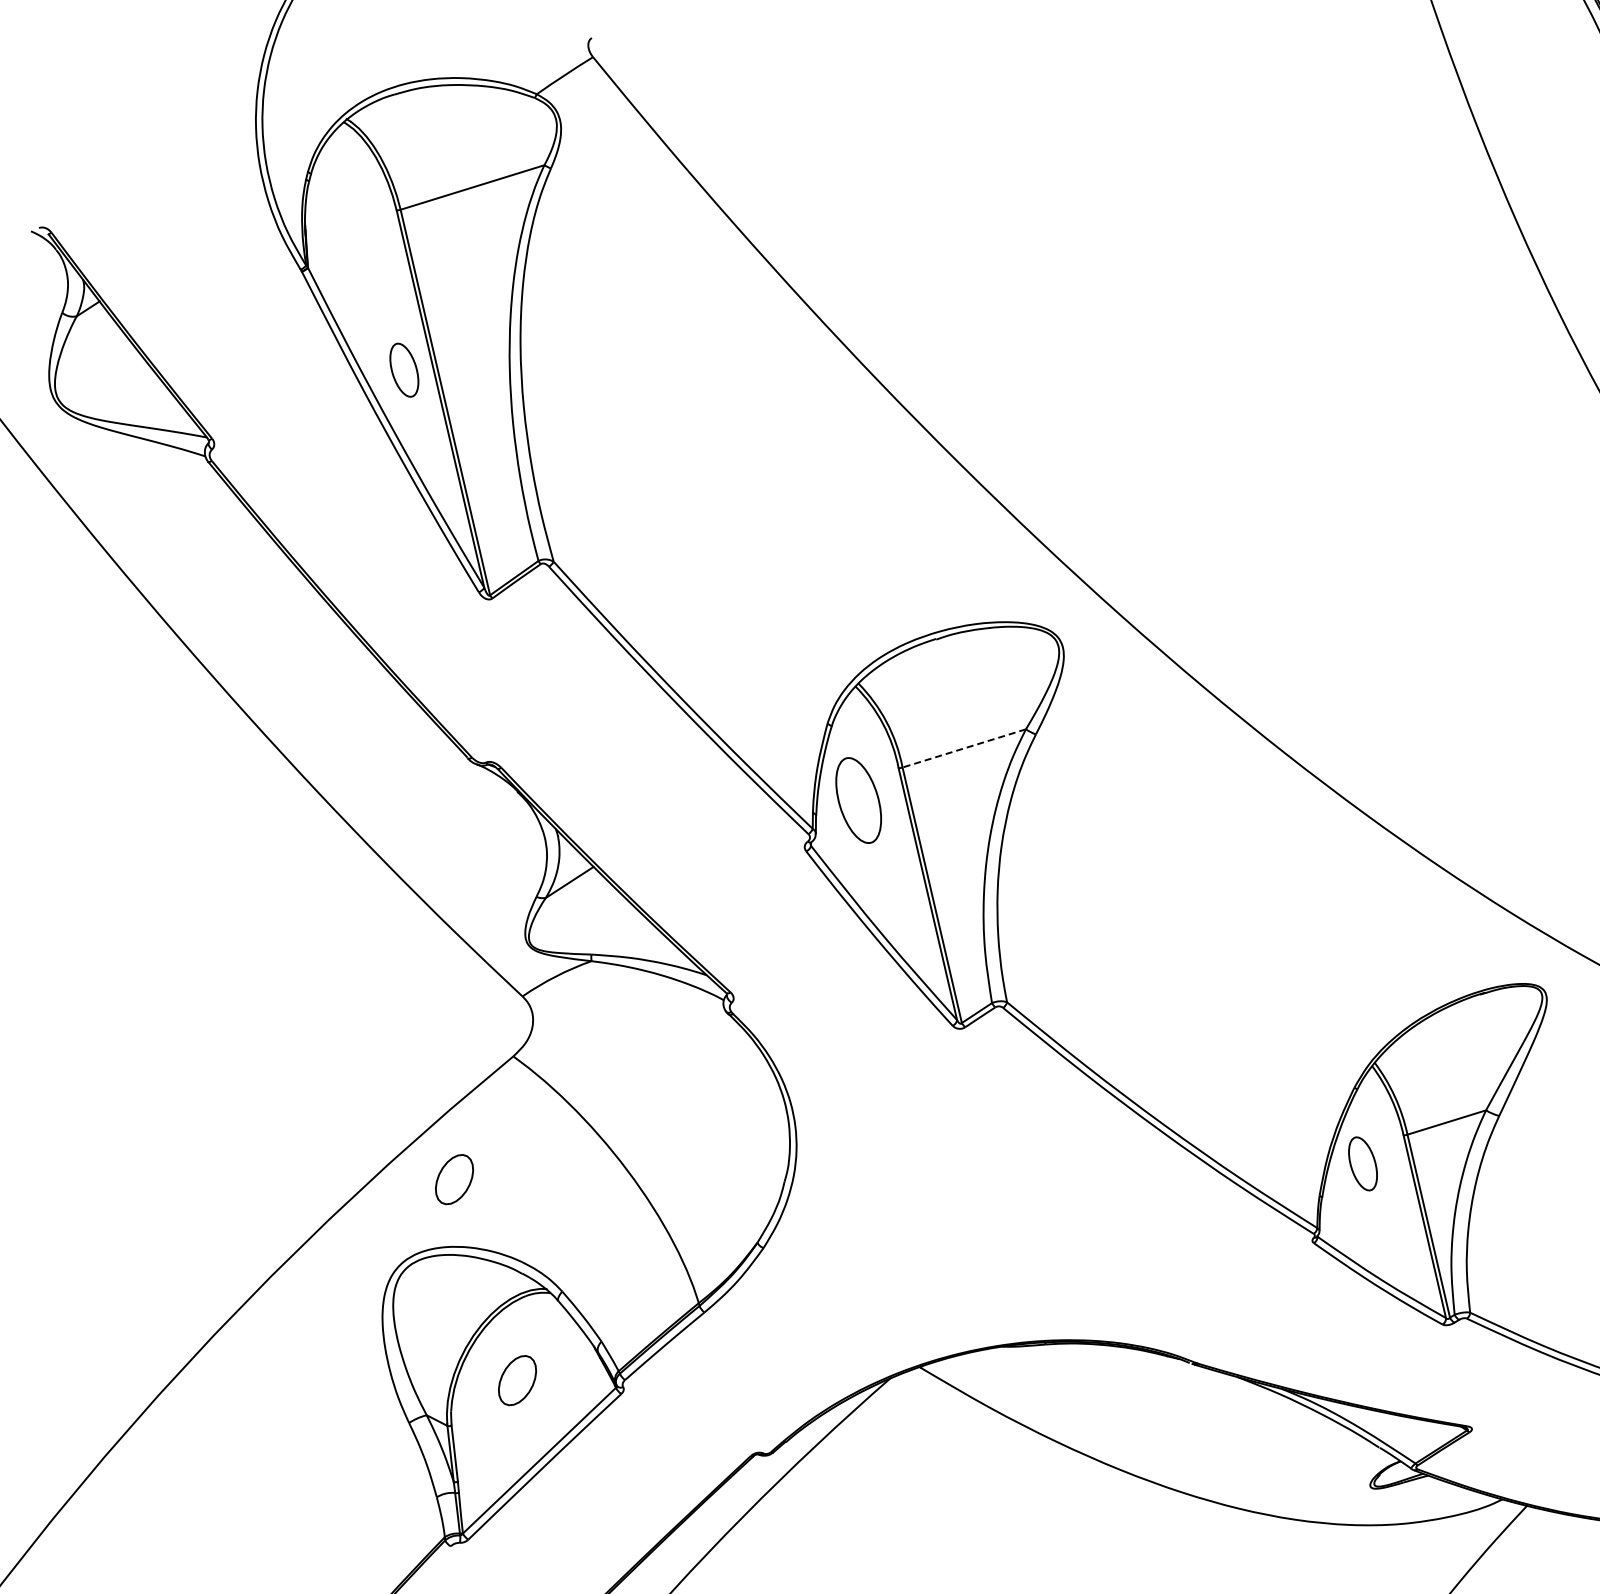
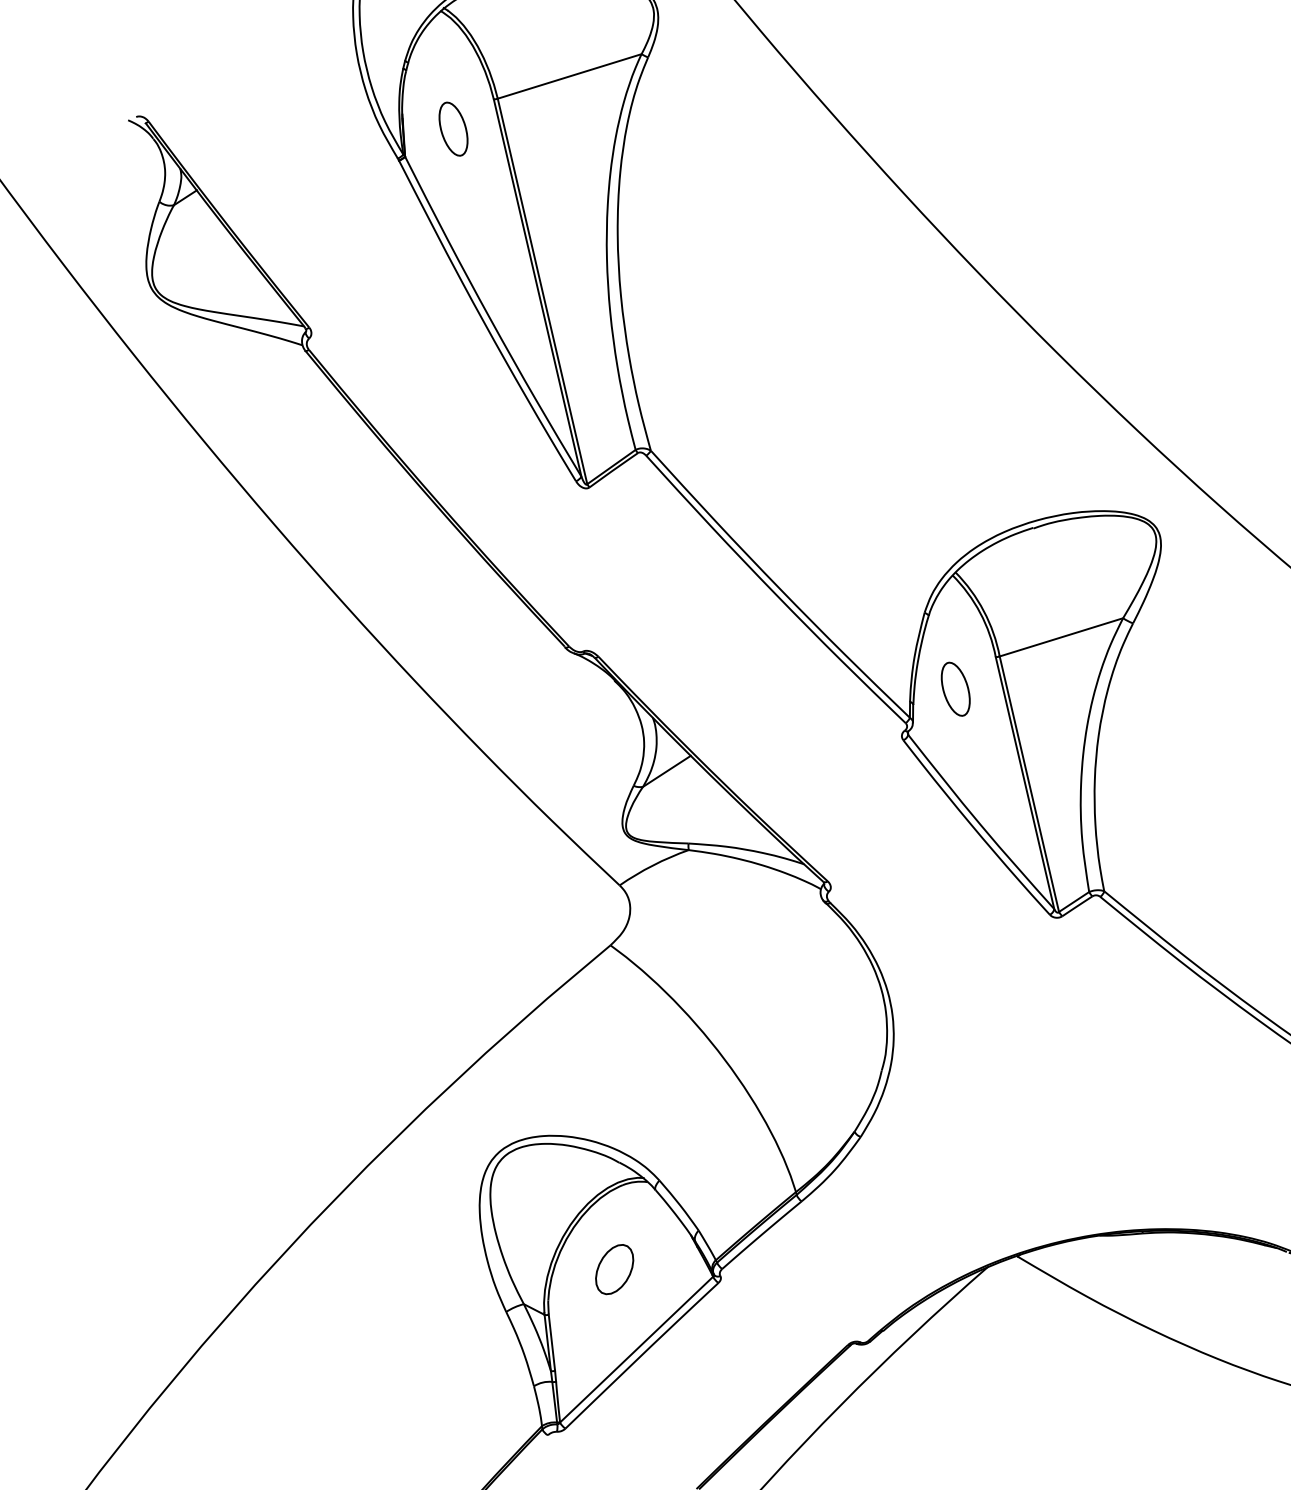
part: (404, 369) -> (453, 128), moved
line: (964, 748) -> (1061, 637), dashed -> solid
part: (858, 799) -> (955, 688), size x0.62
part: (454, 1179) -> (551, 1068), removed

